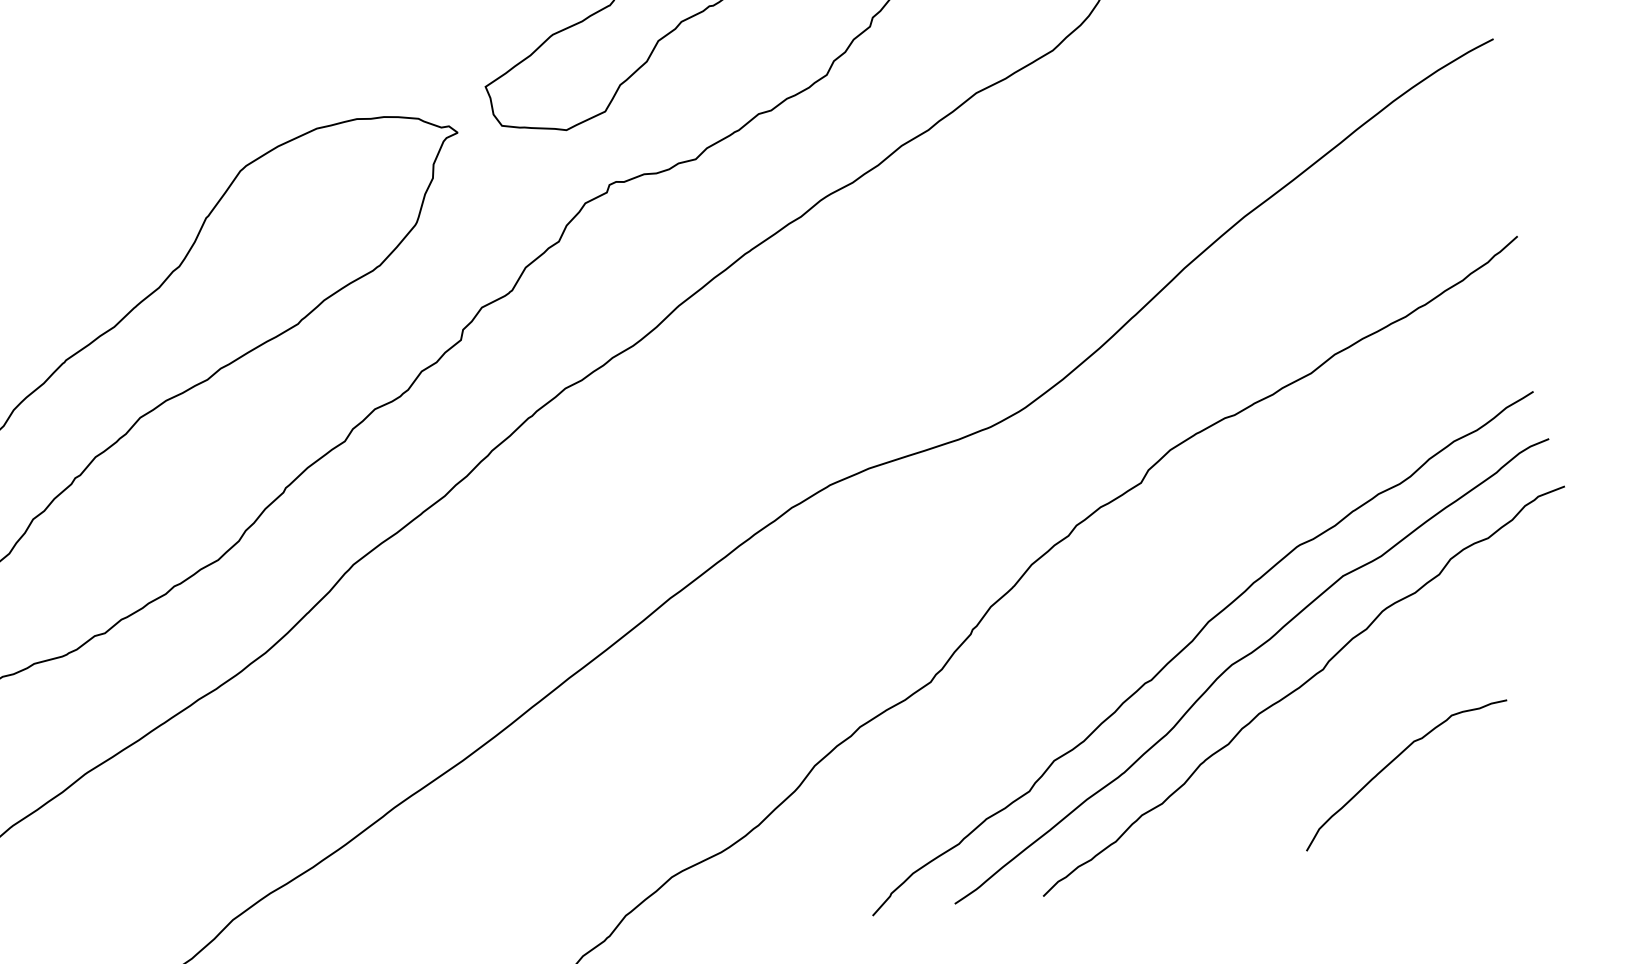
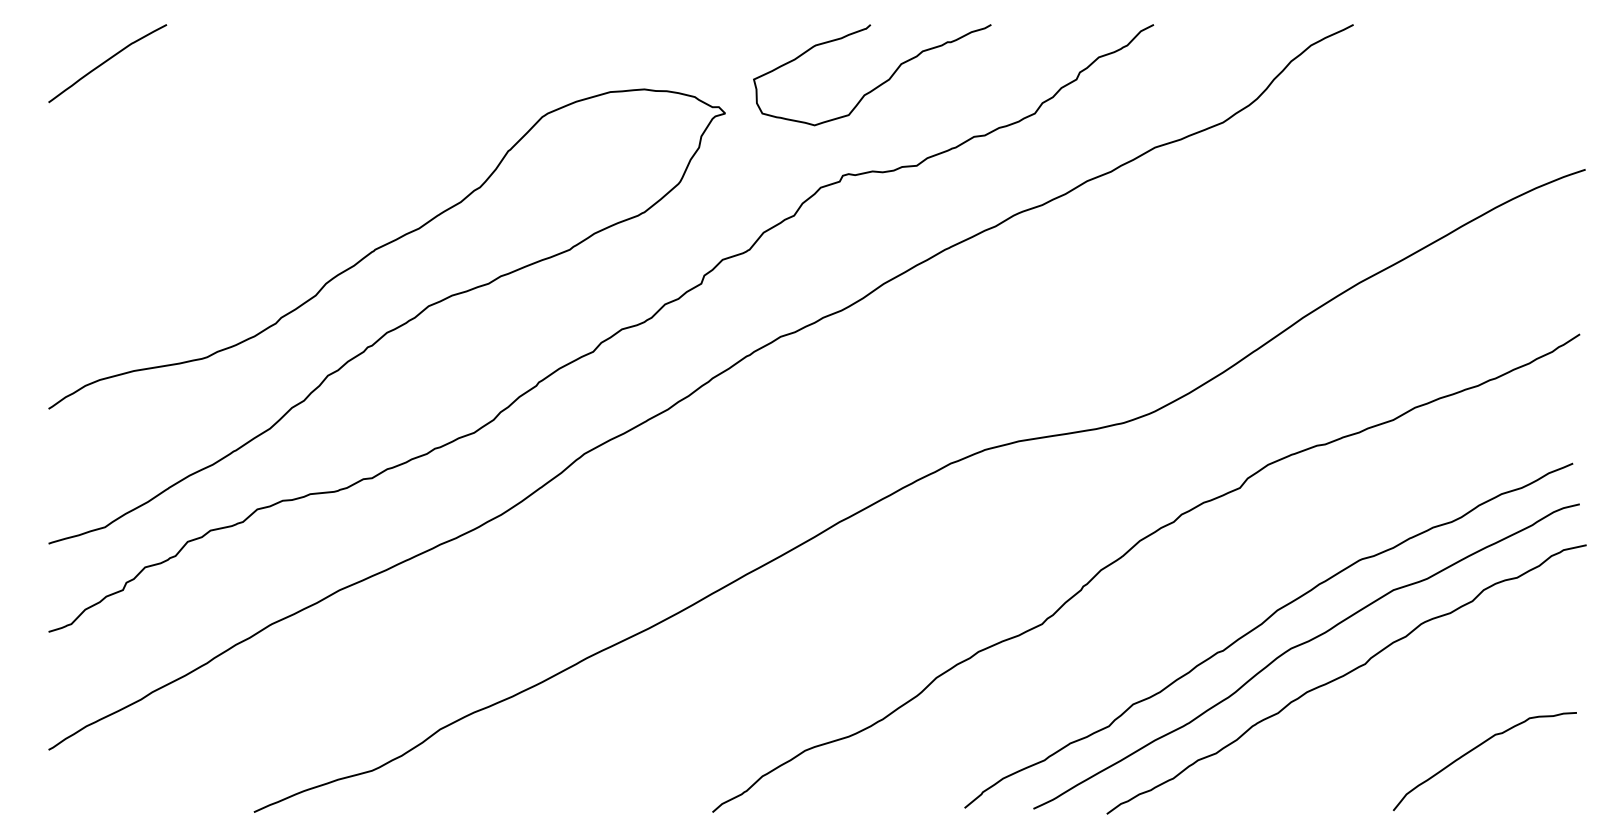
curve: (1394, 761) -> (1476, 748), moved

